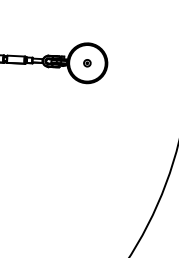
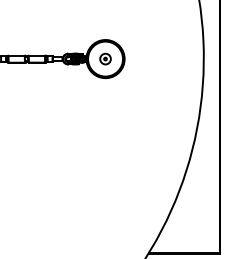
part: (87, 62) -> (105, 58), size x1.67

